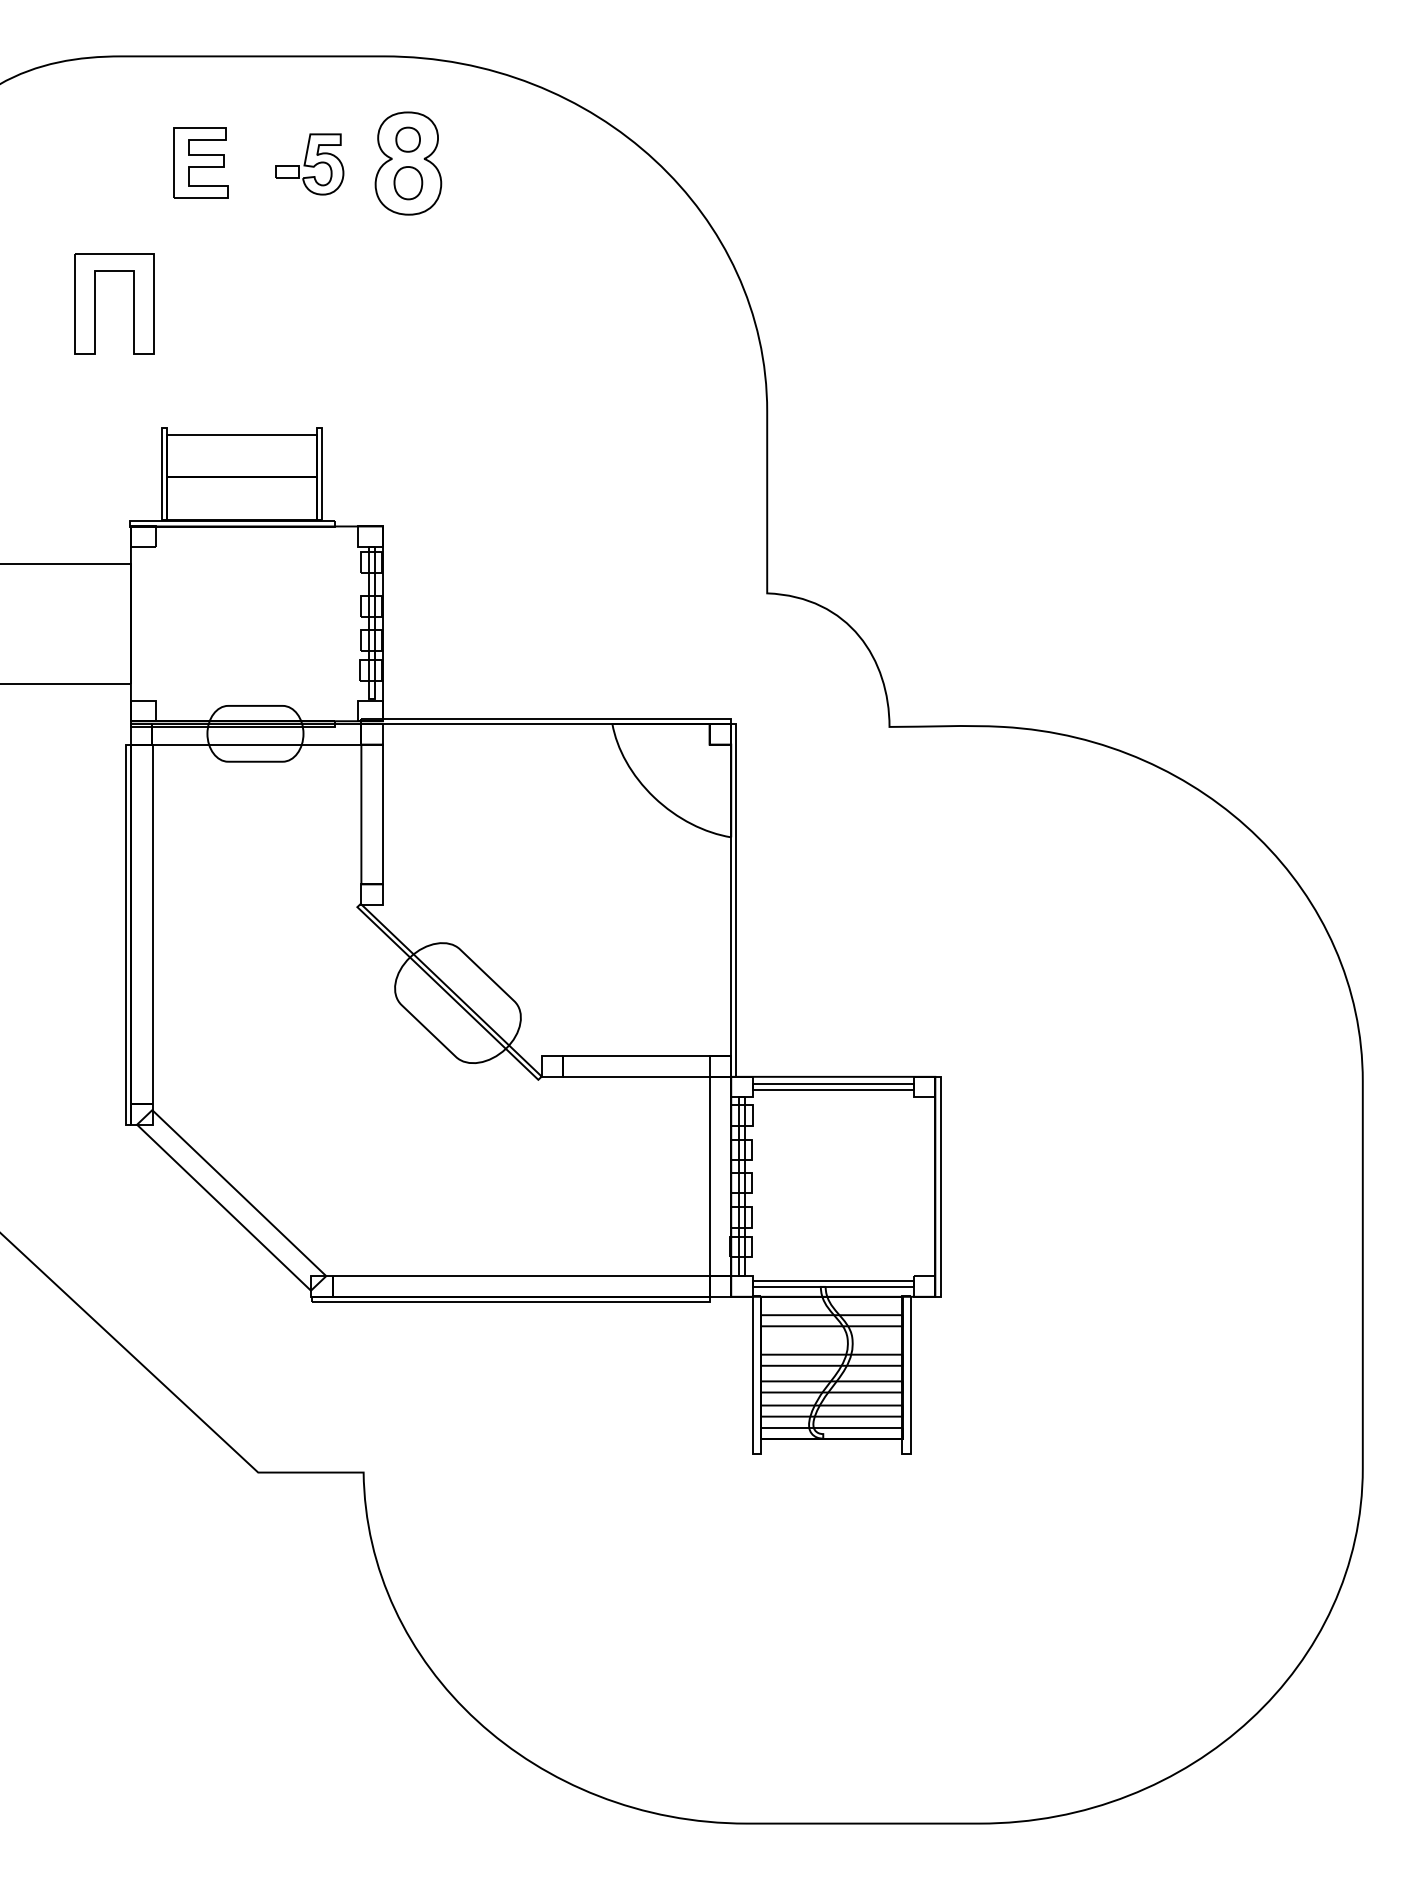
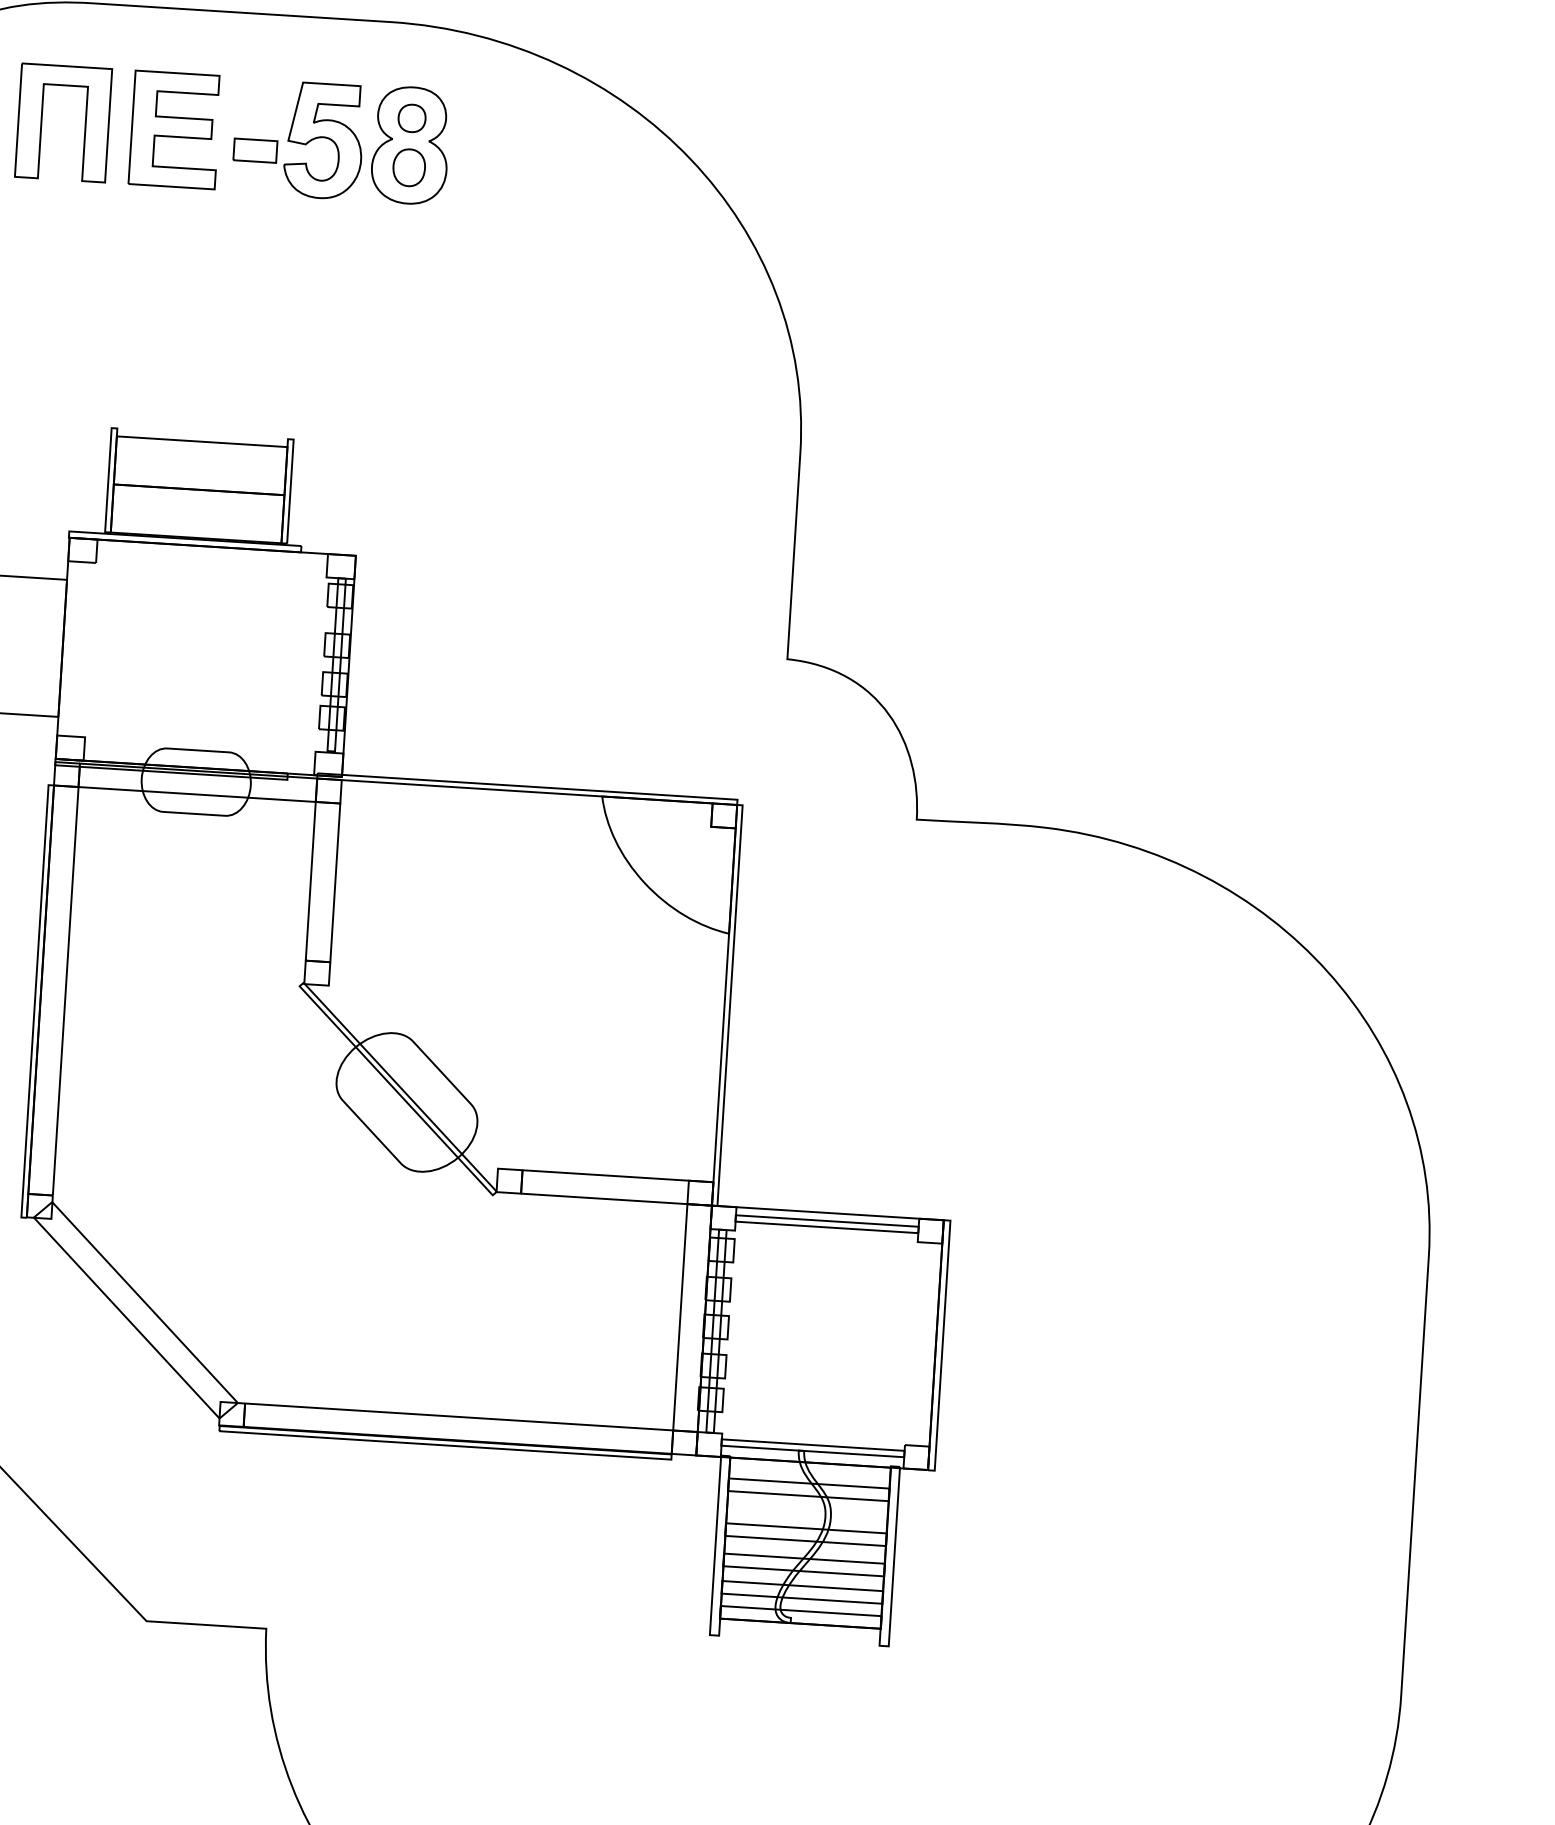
part: (200, 162) -> (174, 129), size x1.43
part: (309, 164) -> (298, 139), size x1.67
part: (95, 303) -> (41, 121), moved

